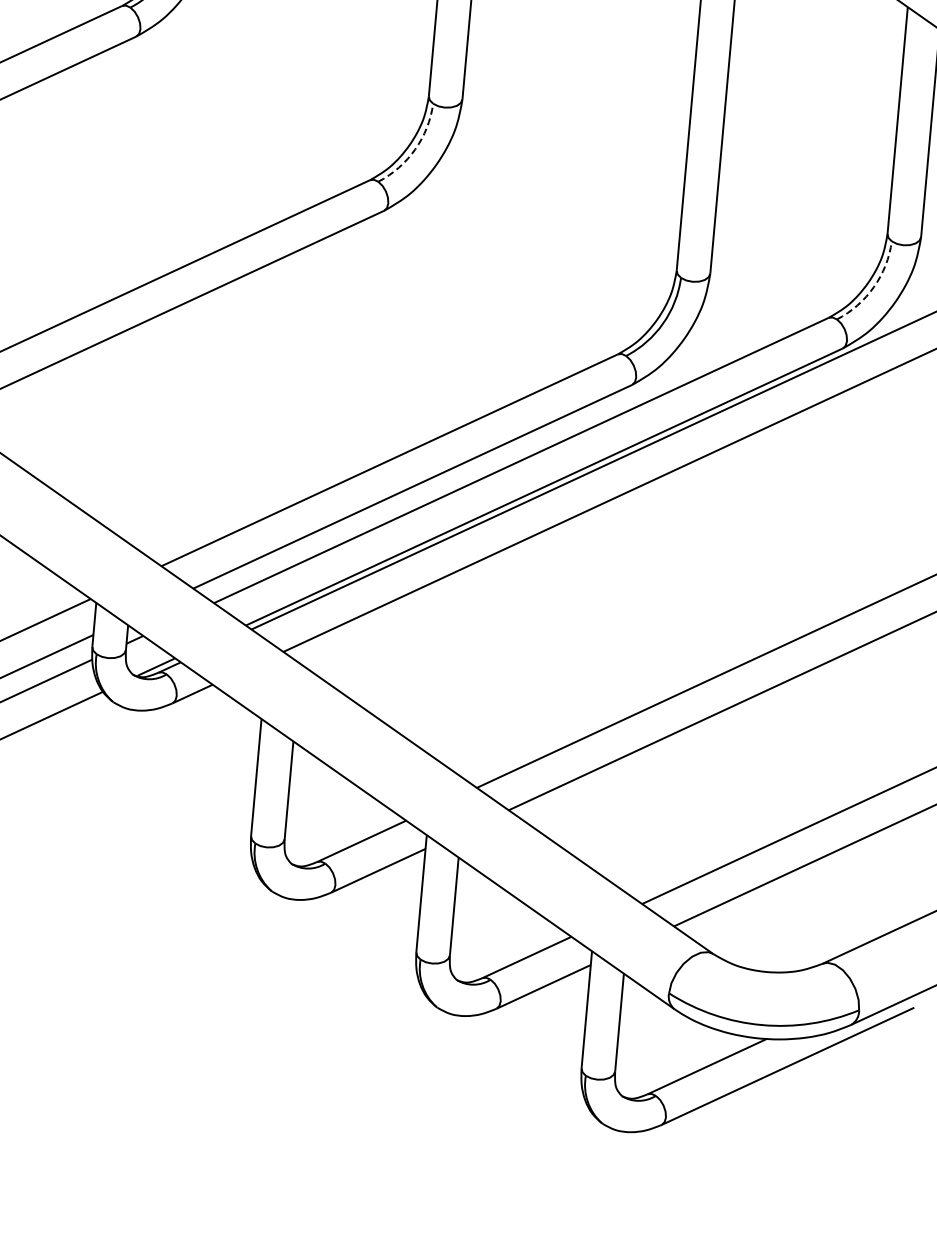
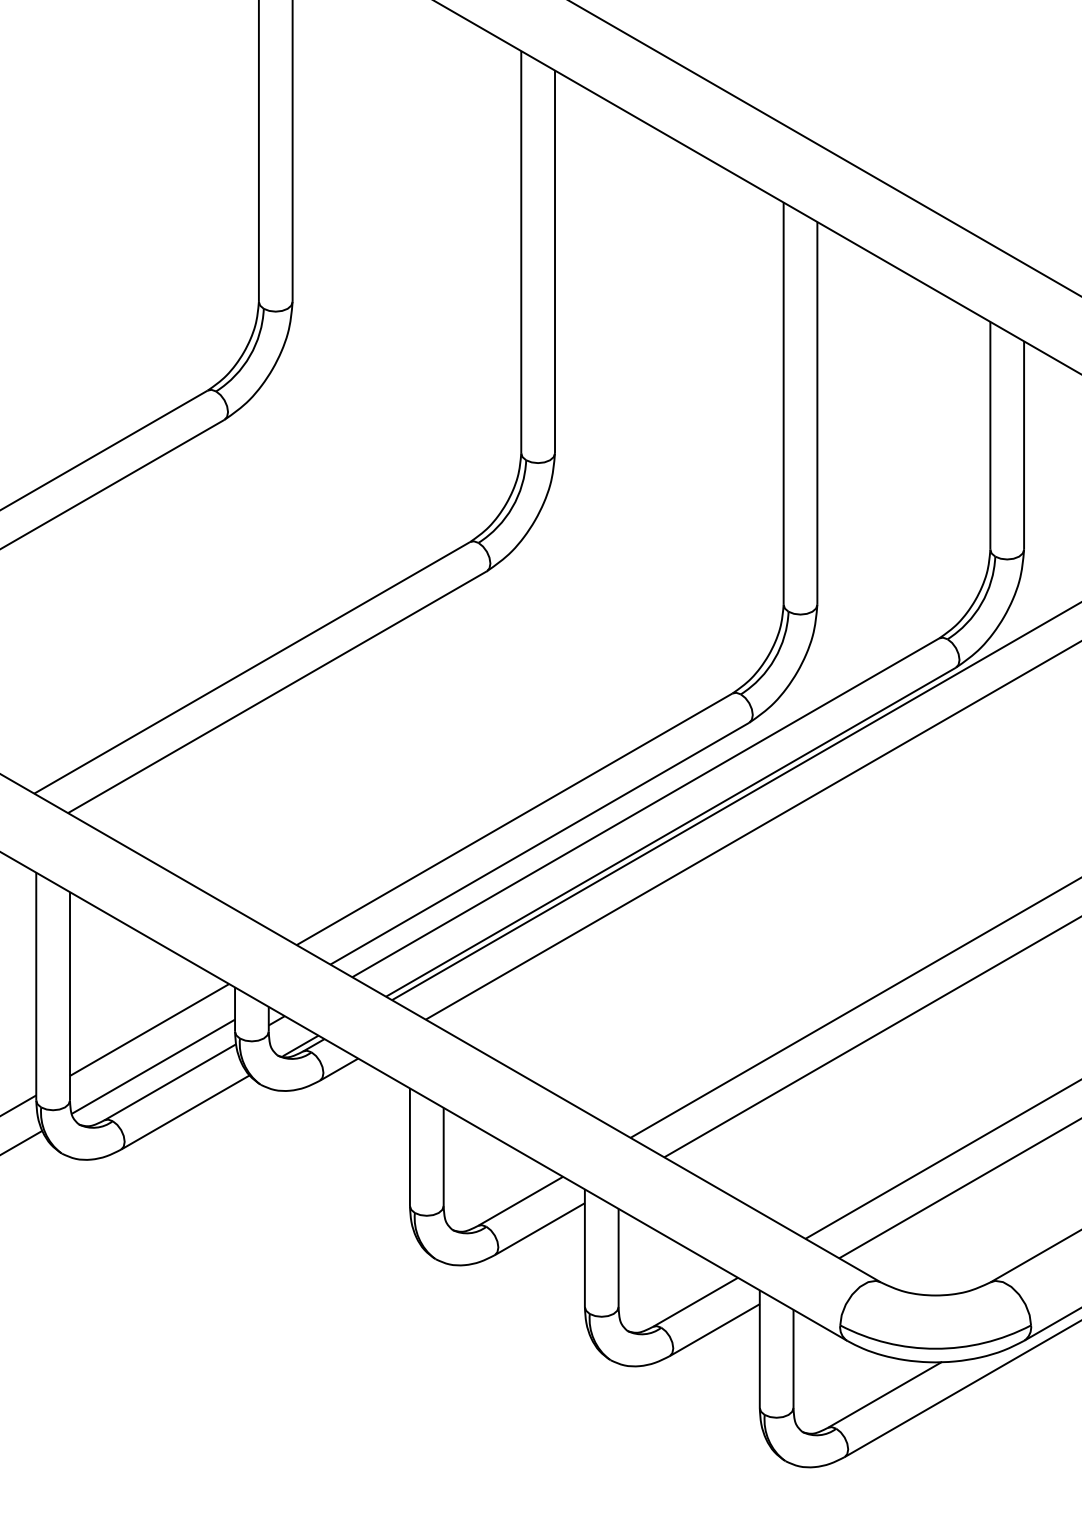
arc: (415, 149) -> (512, 507), dashed -> solid
arc: (873, 286) -> (981, 603), dashed -> solid

